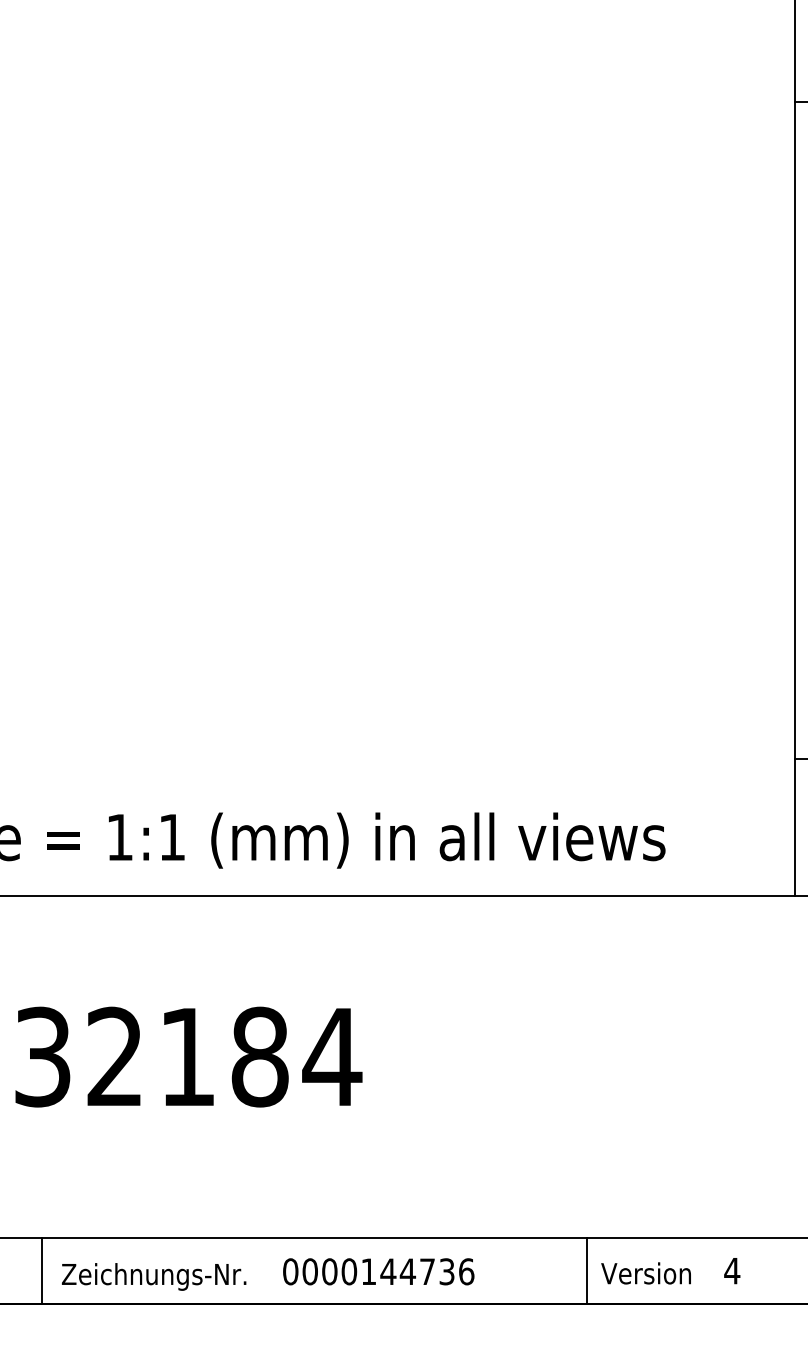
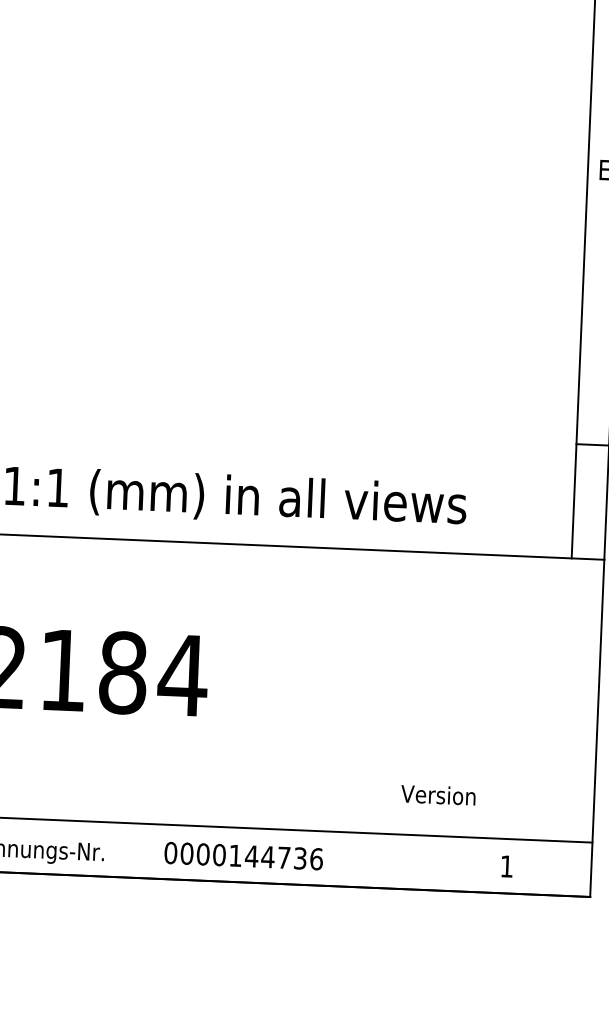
line: (586, 1270) -> (386, 861), removed
text: (378, 1271) -> (243, 855), moved
text: (732, 1271) -> (507, 866), 4 -> 1
text: (645, 1273) -> (437, 795), moved

